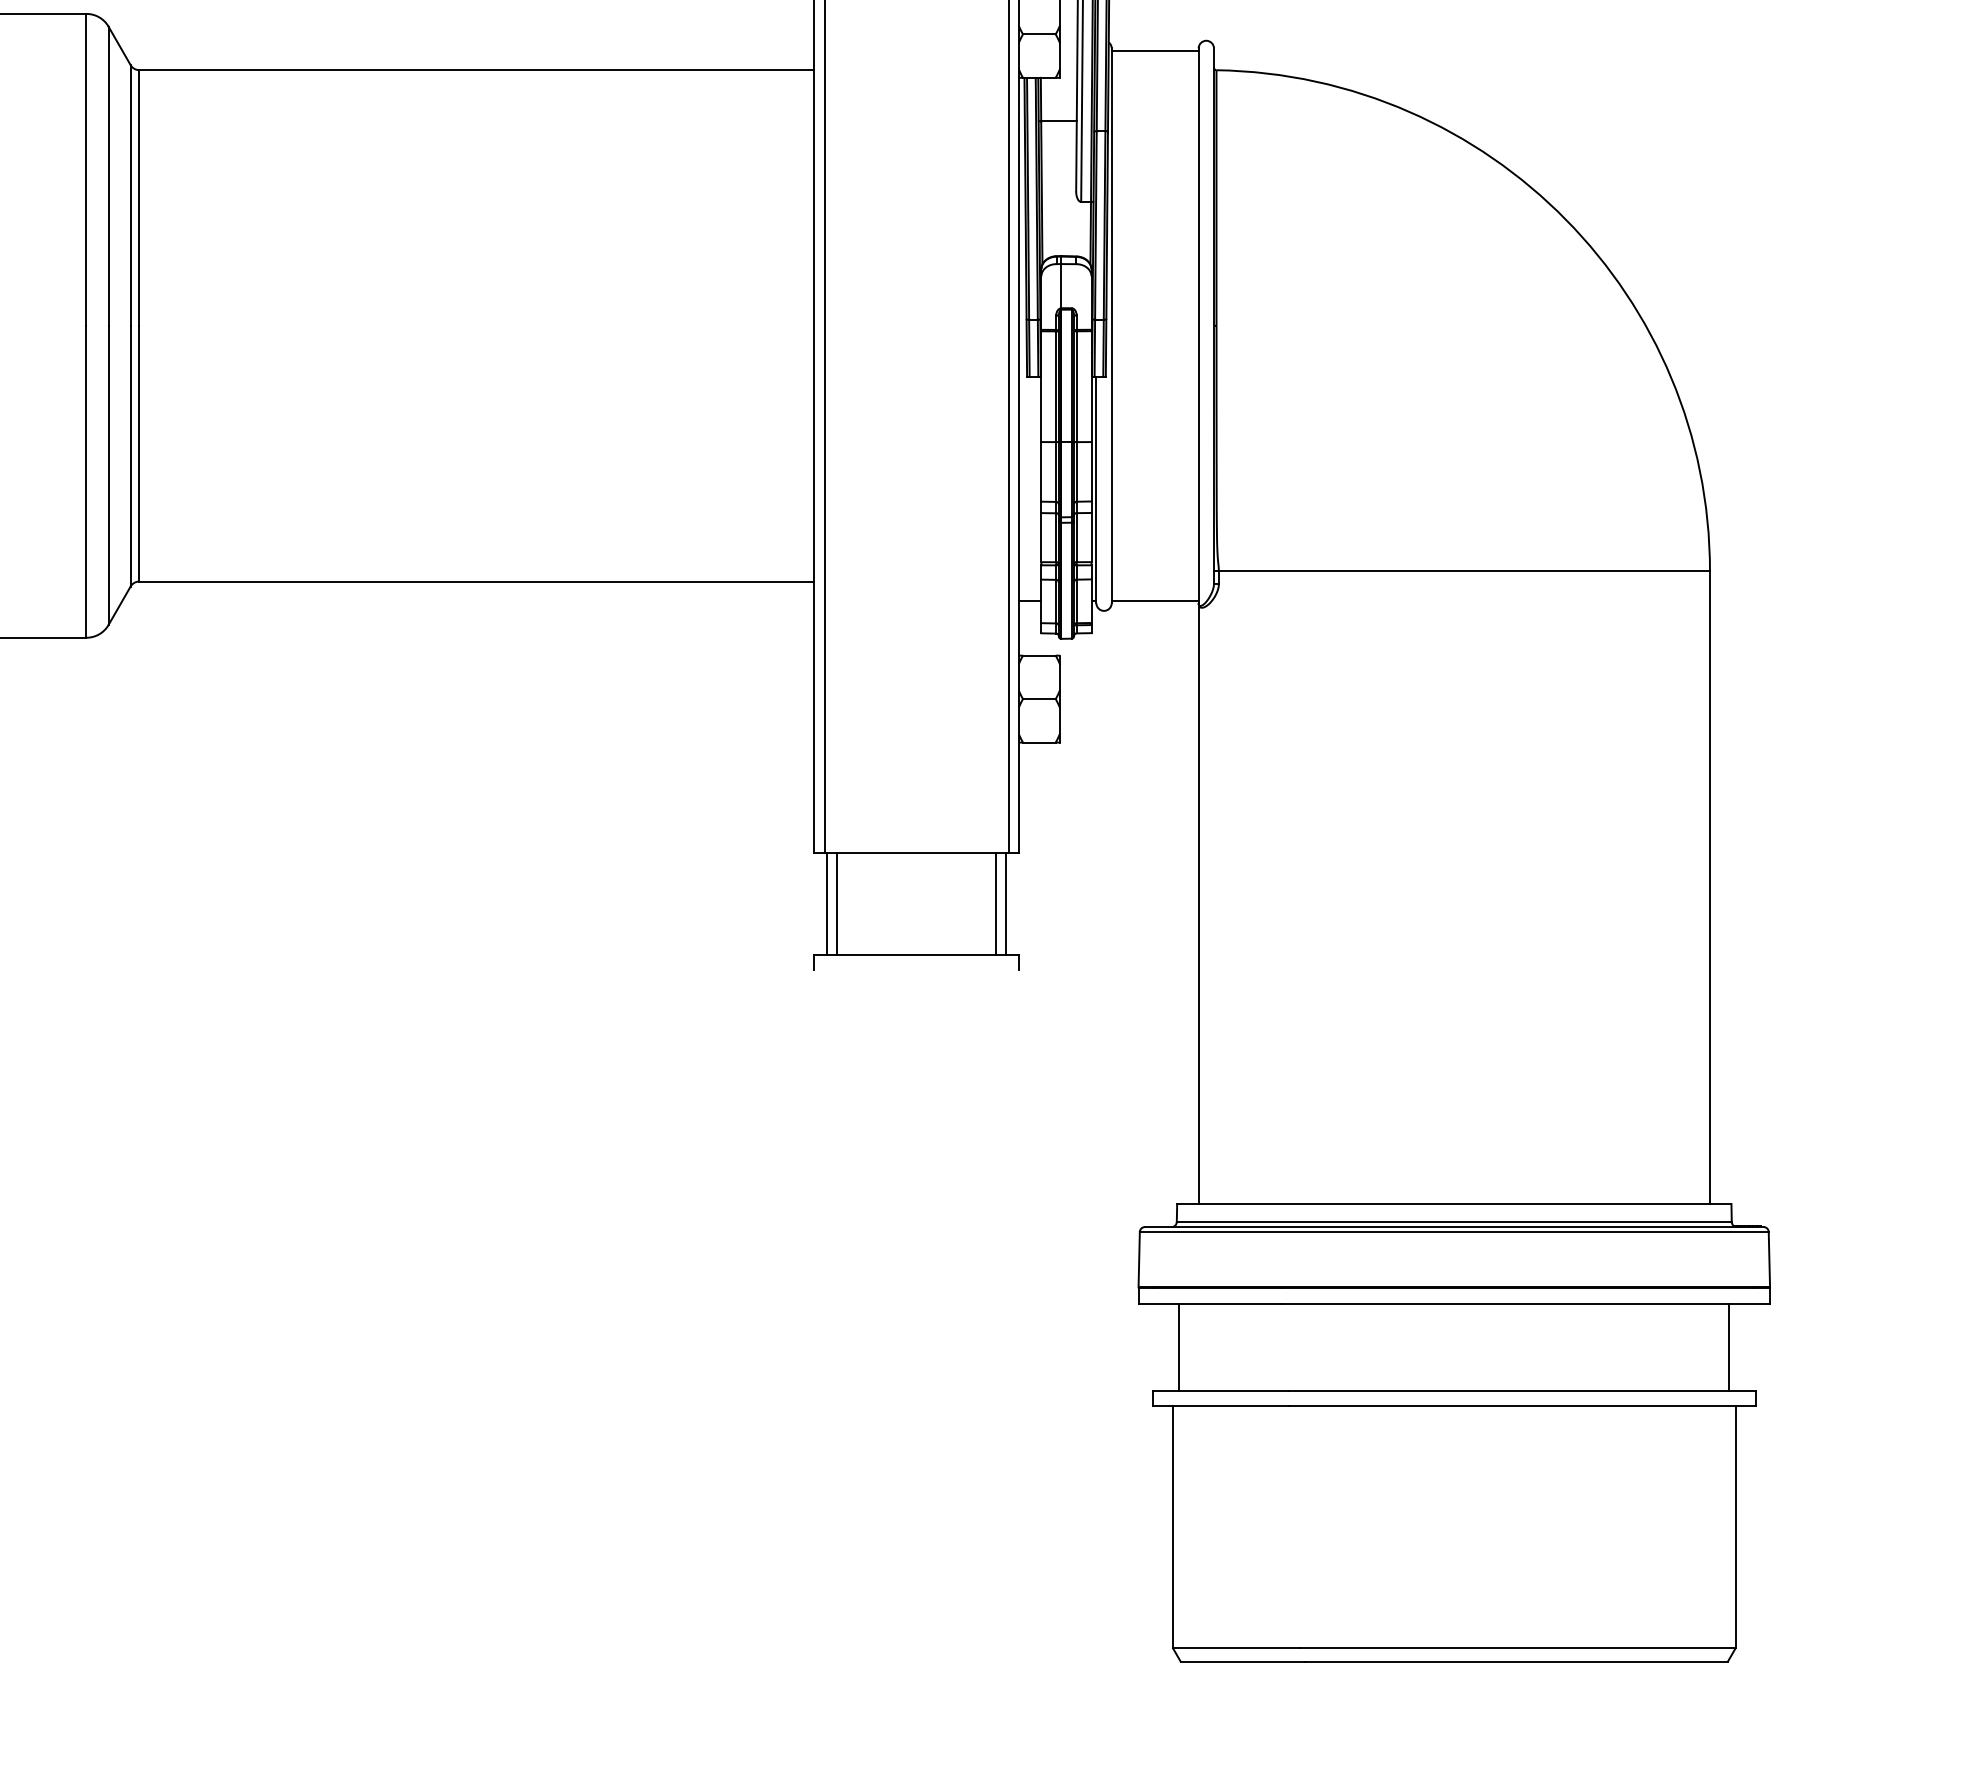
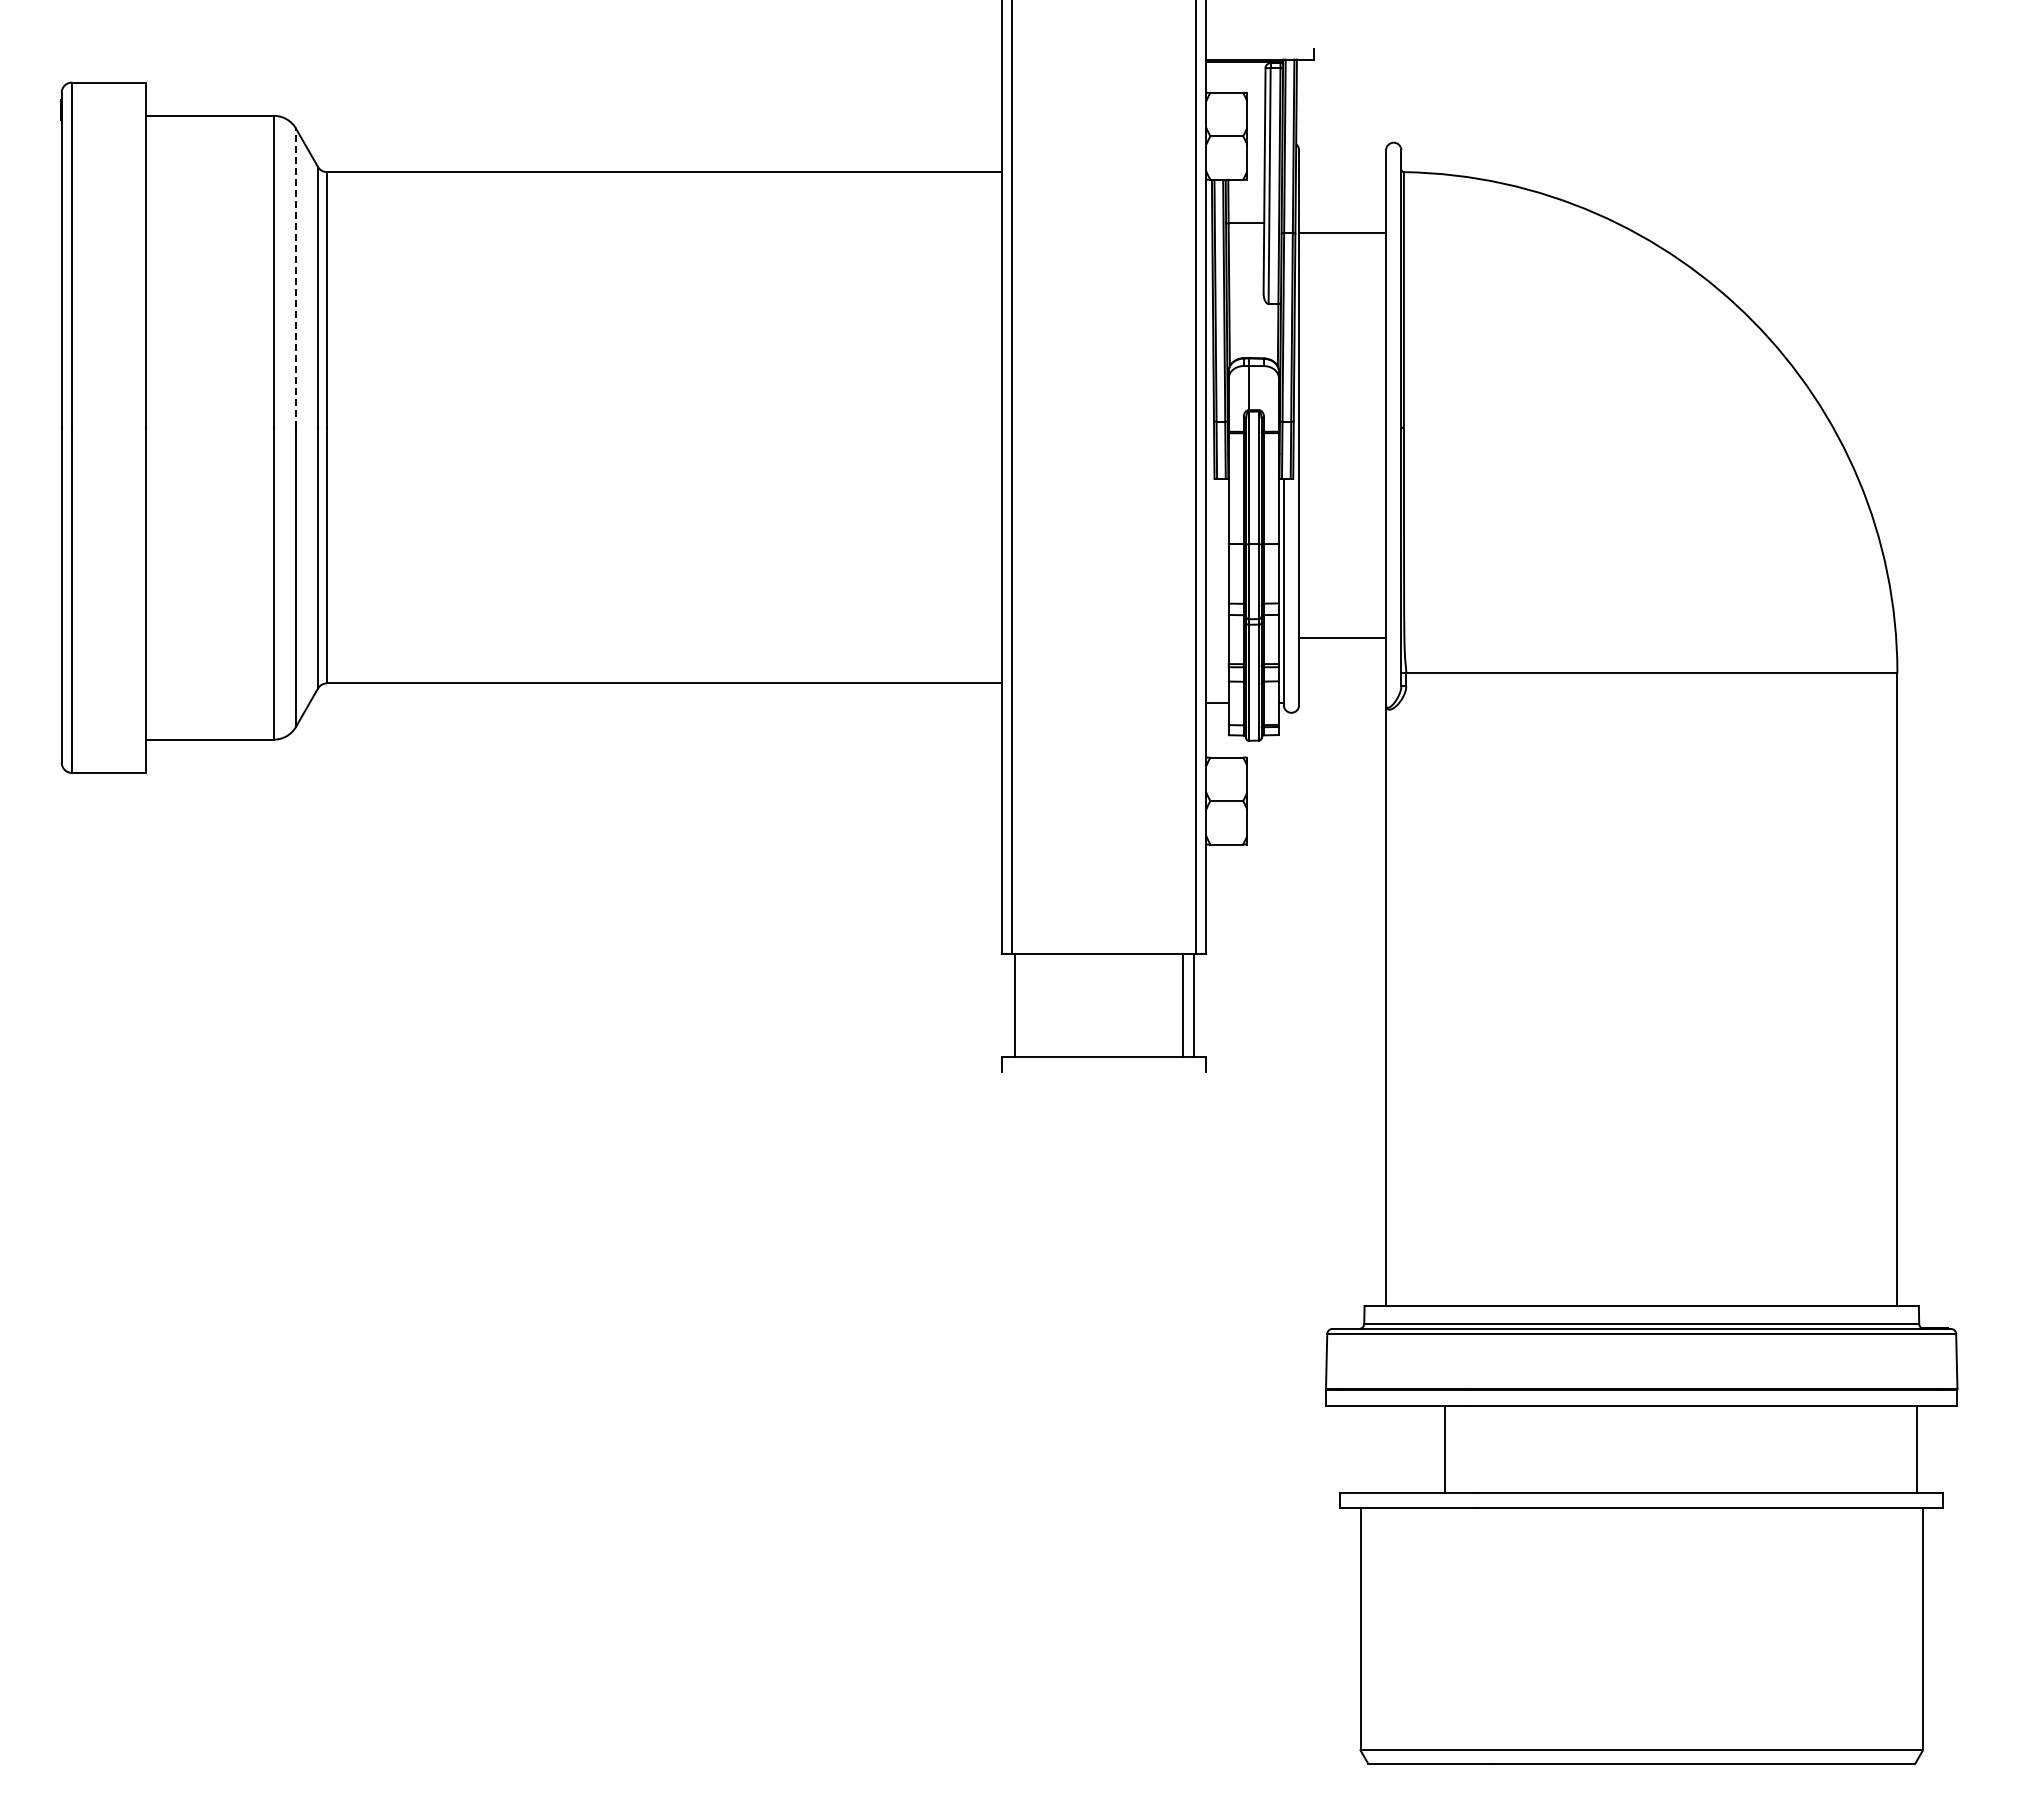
line: (1155, 50) -> (1342, 232), moved
line: (109, 176) -> (296, 278), solid -> dashed
line: (1155, 600) -> (1342, 637), moved
line: (837, 903) -> (1024, 1005), removed
line: (1179, 1346) -> (1444, 1448), moved

